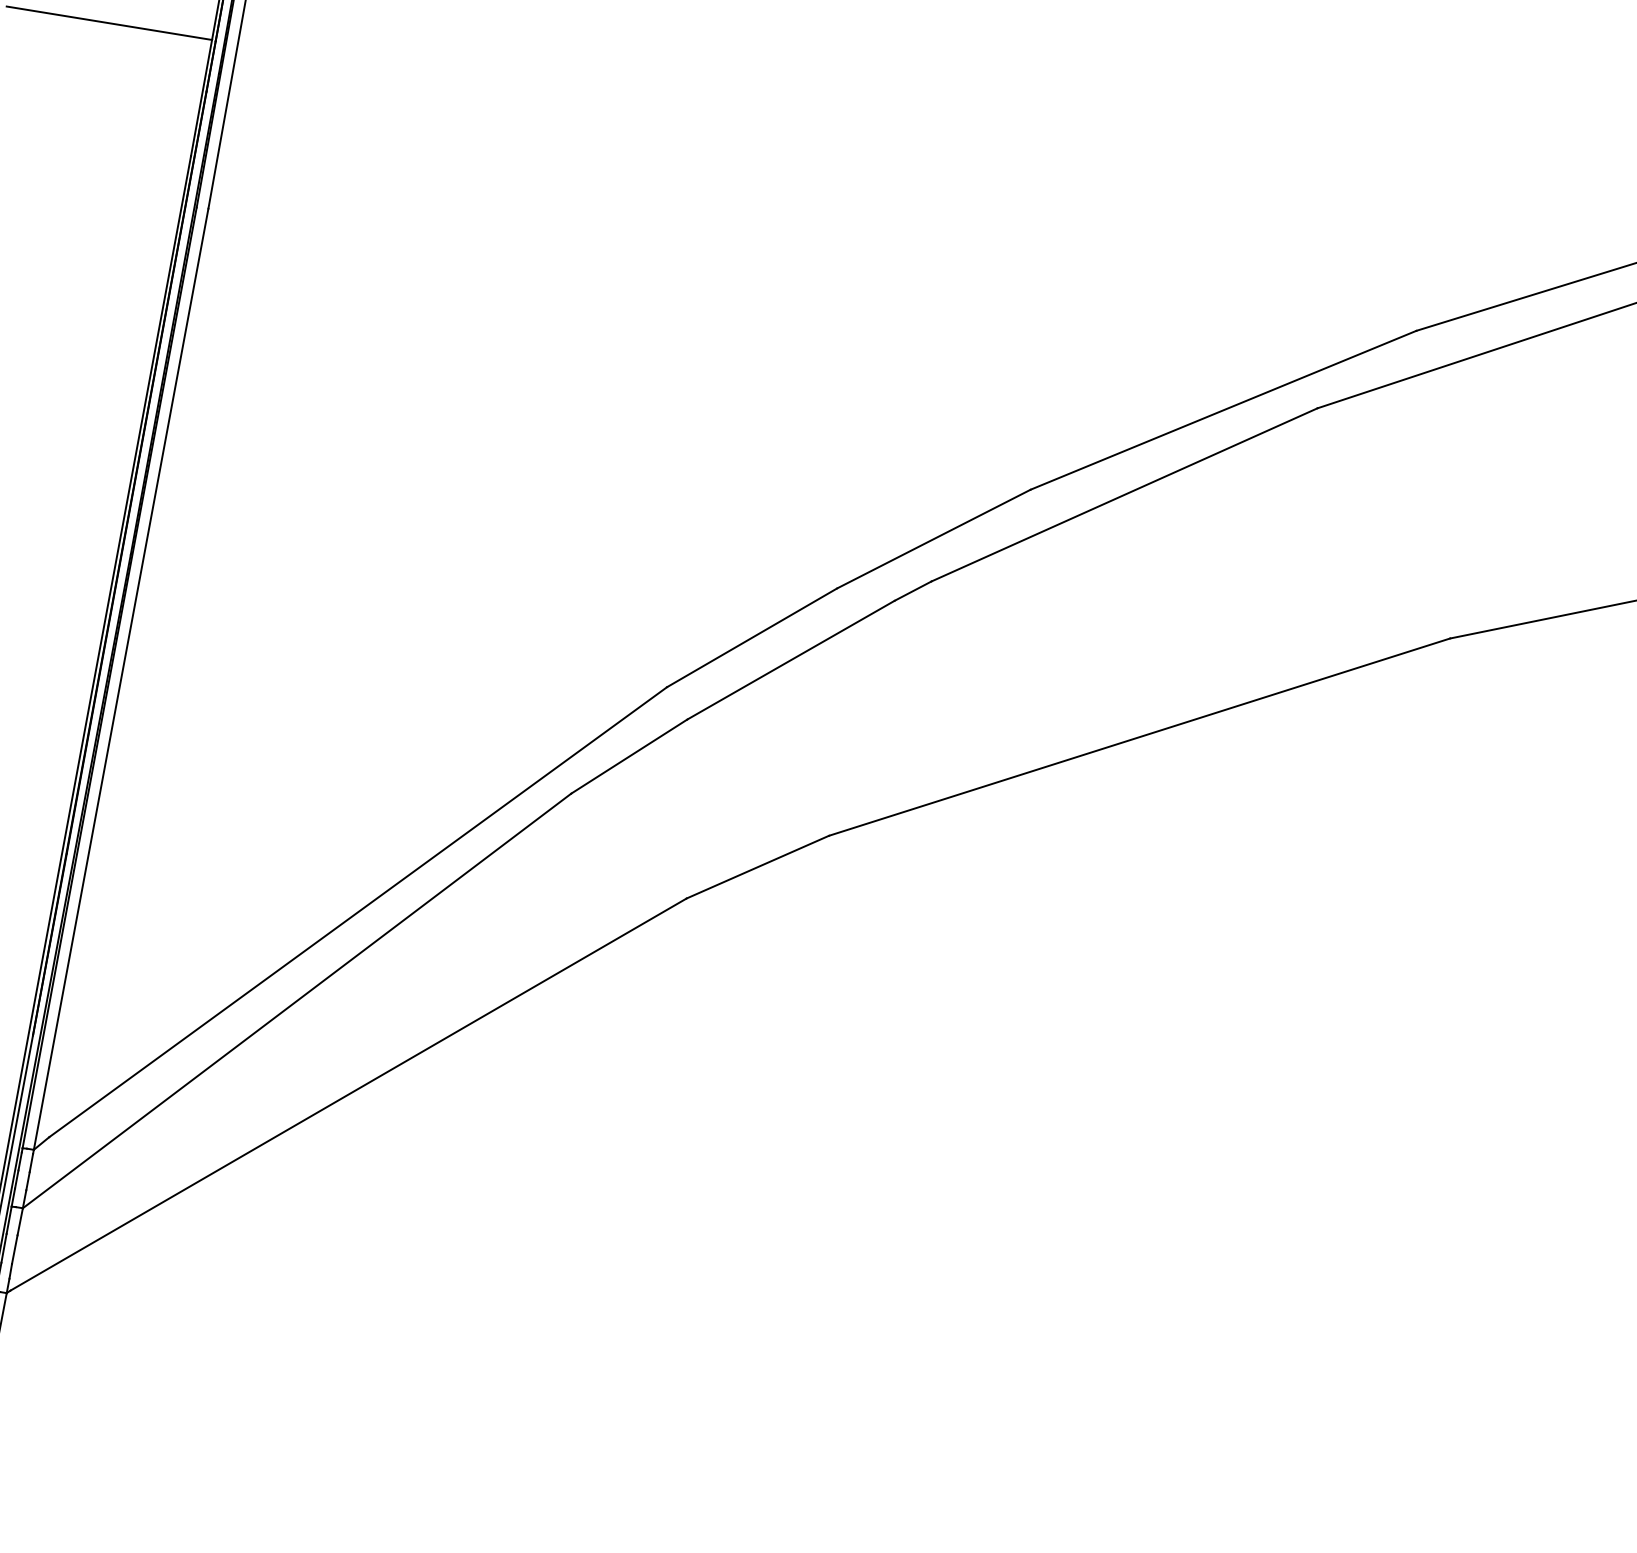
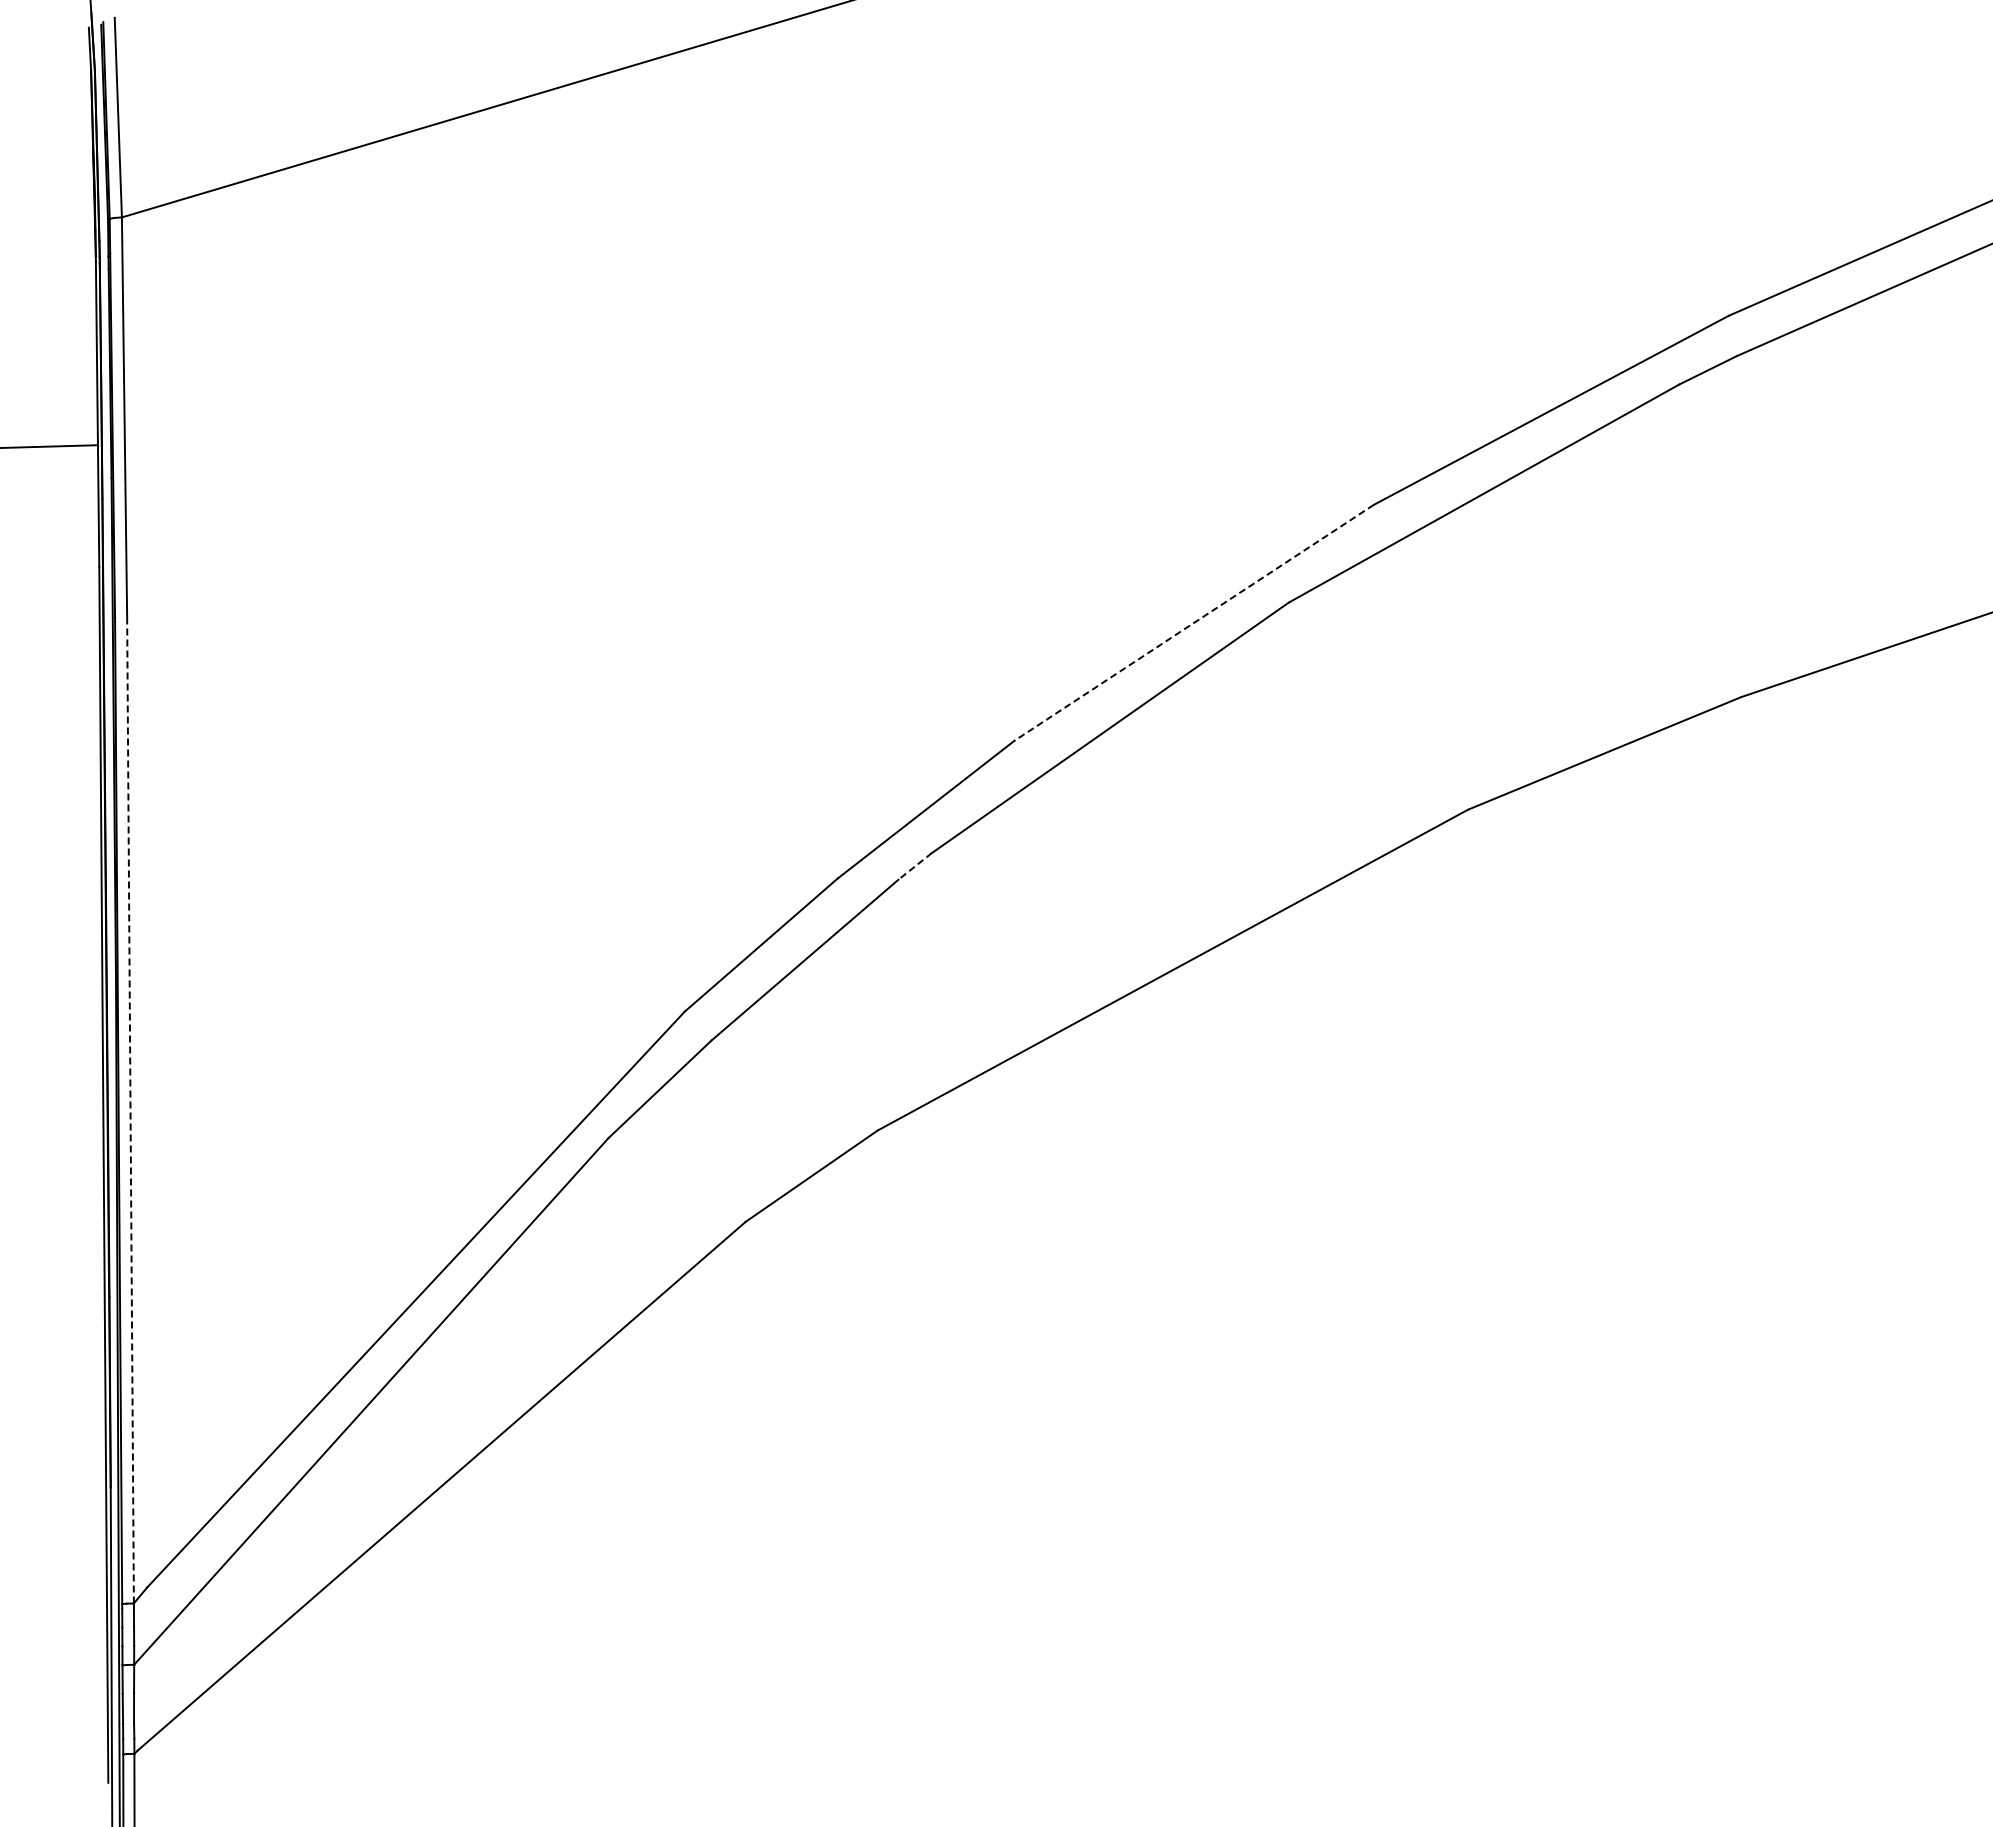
line: (1222, 410) -> (1193, 623), solid -> dashed
line: (912, 591) -> (914, 866), solid -> dashed
line: (121, 678) -> (130, 1109), solid -> dashed

